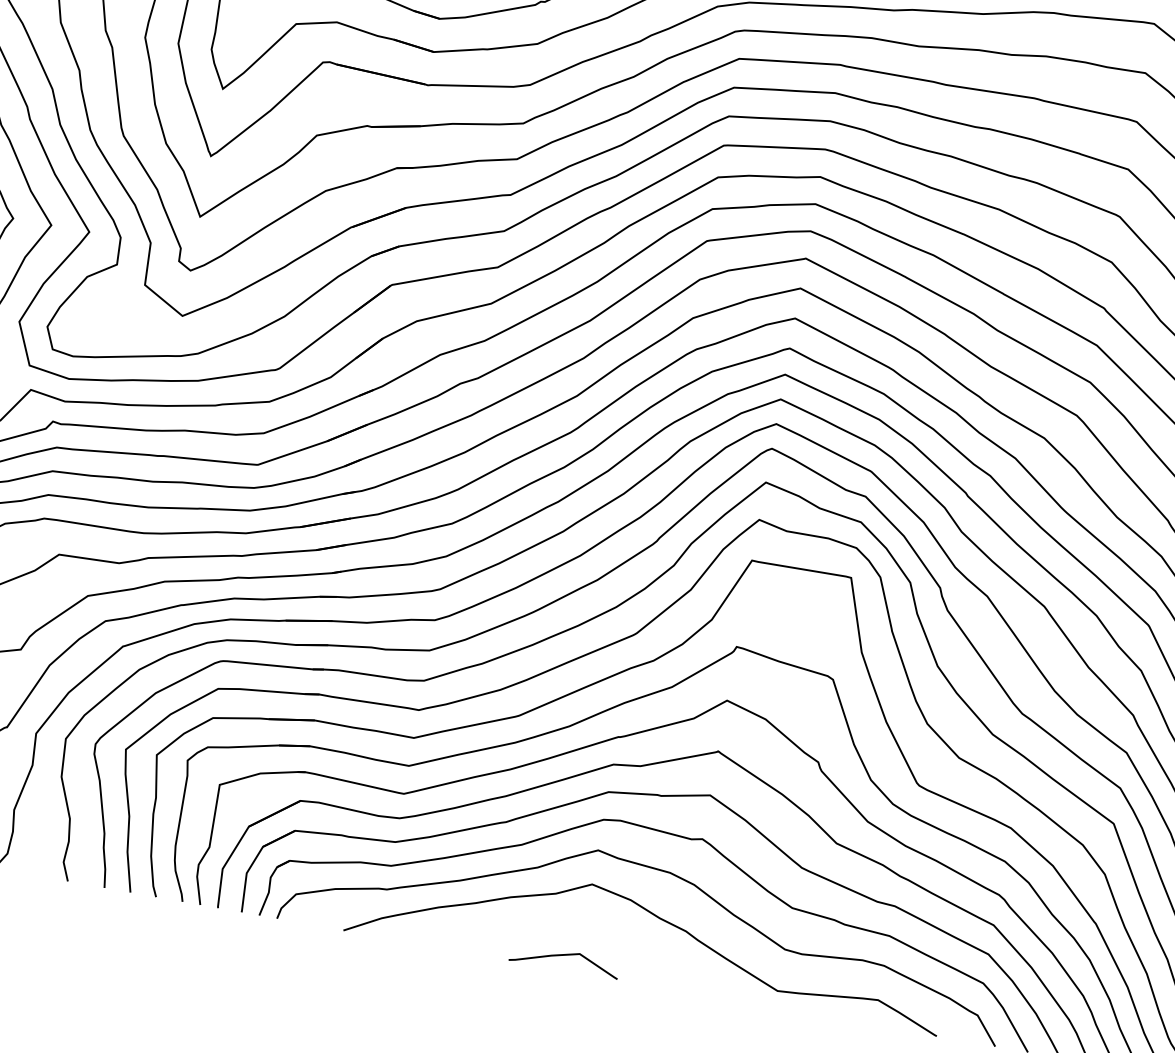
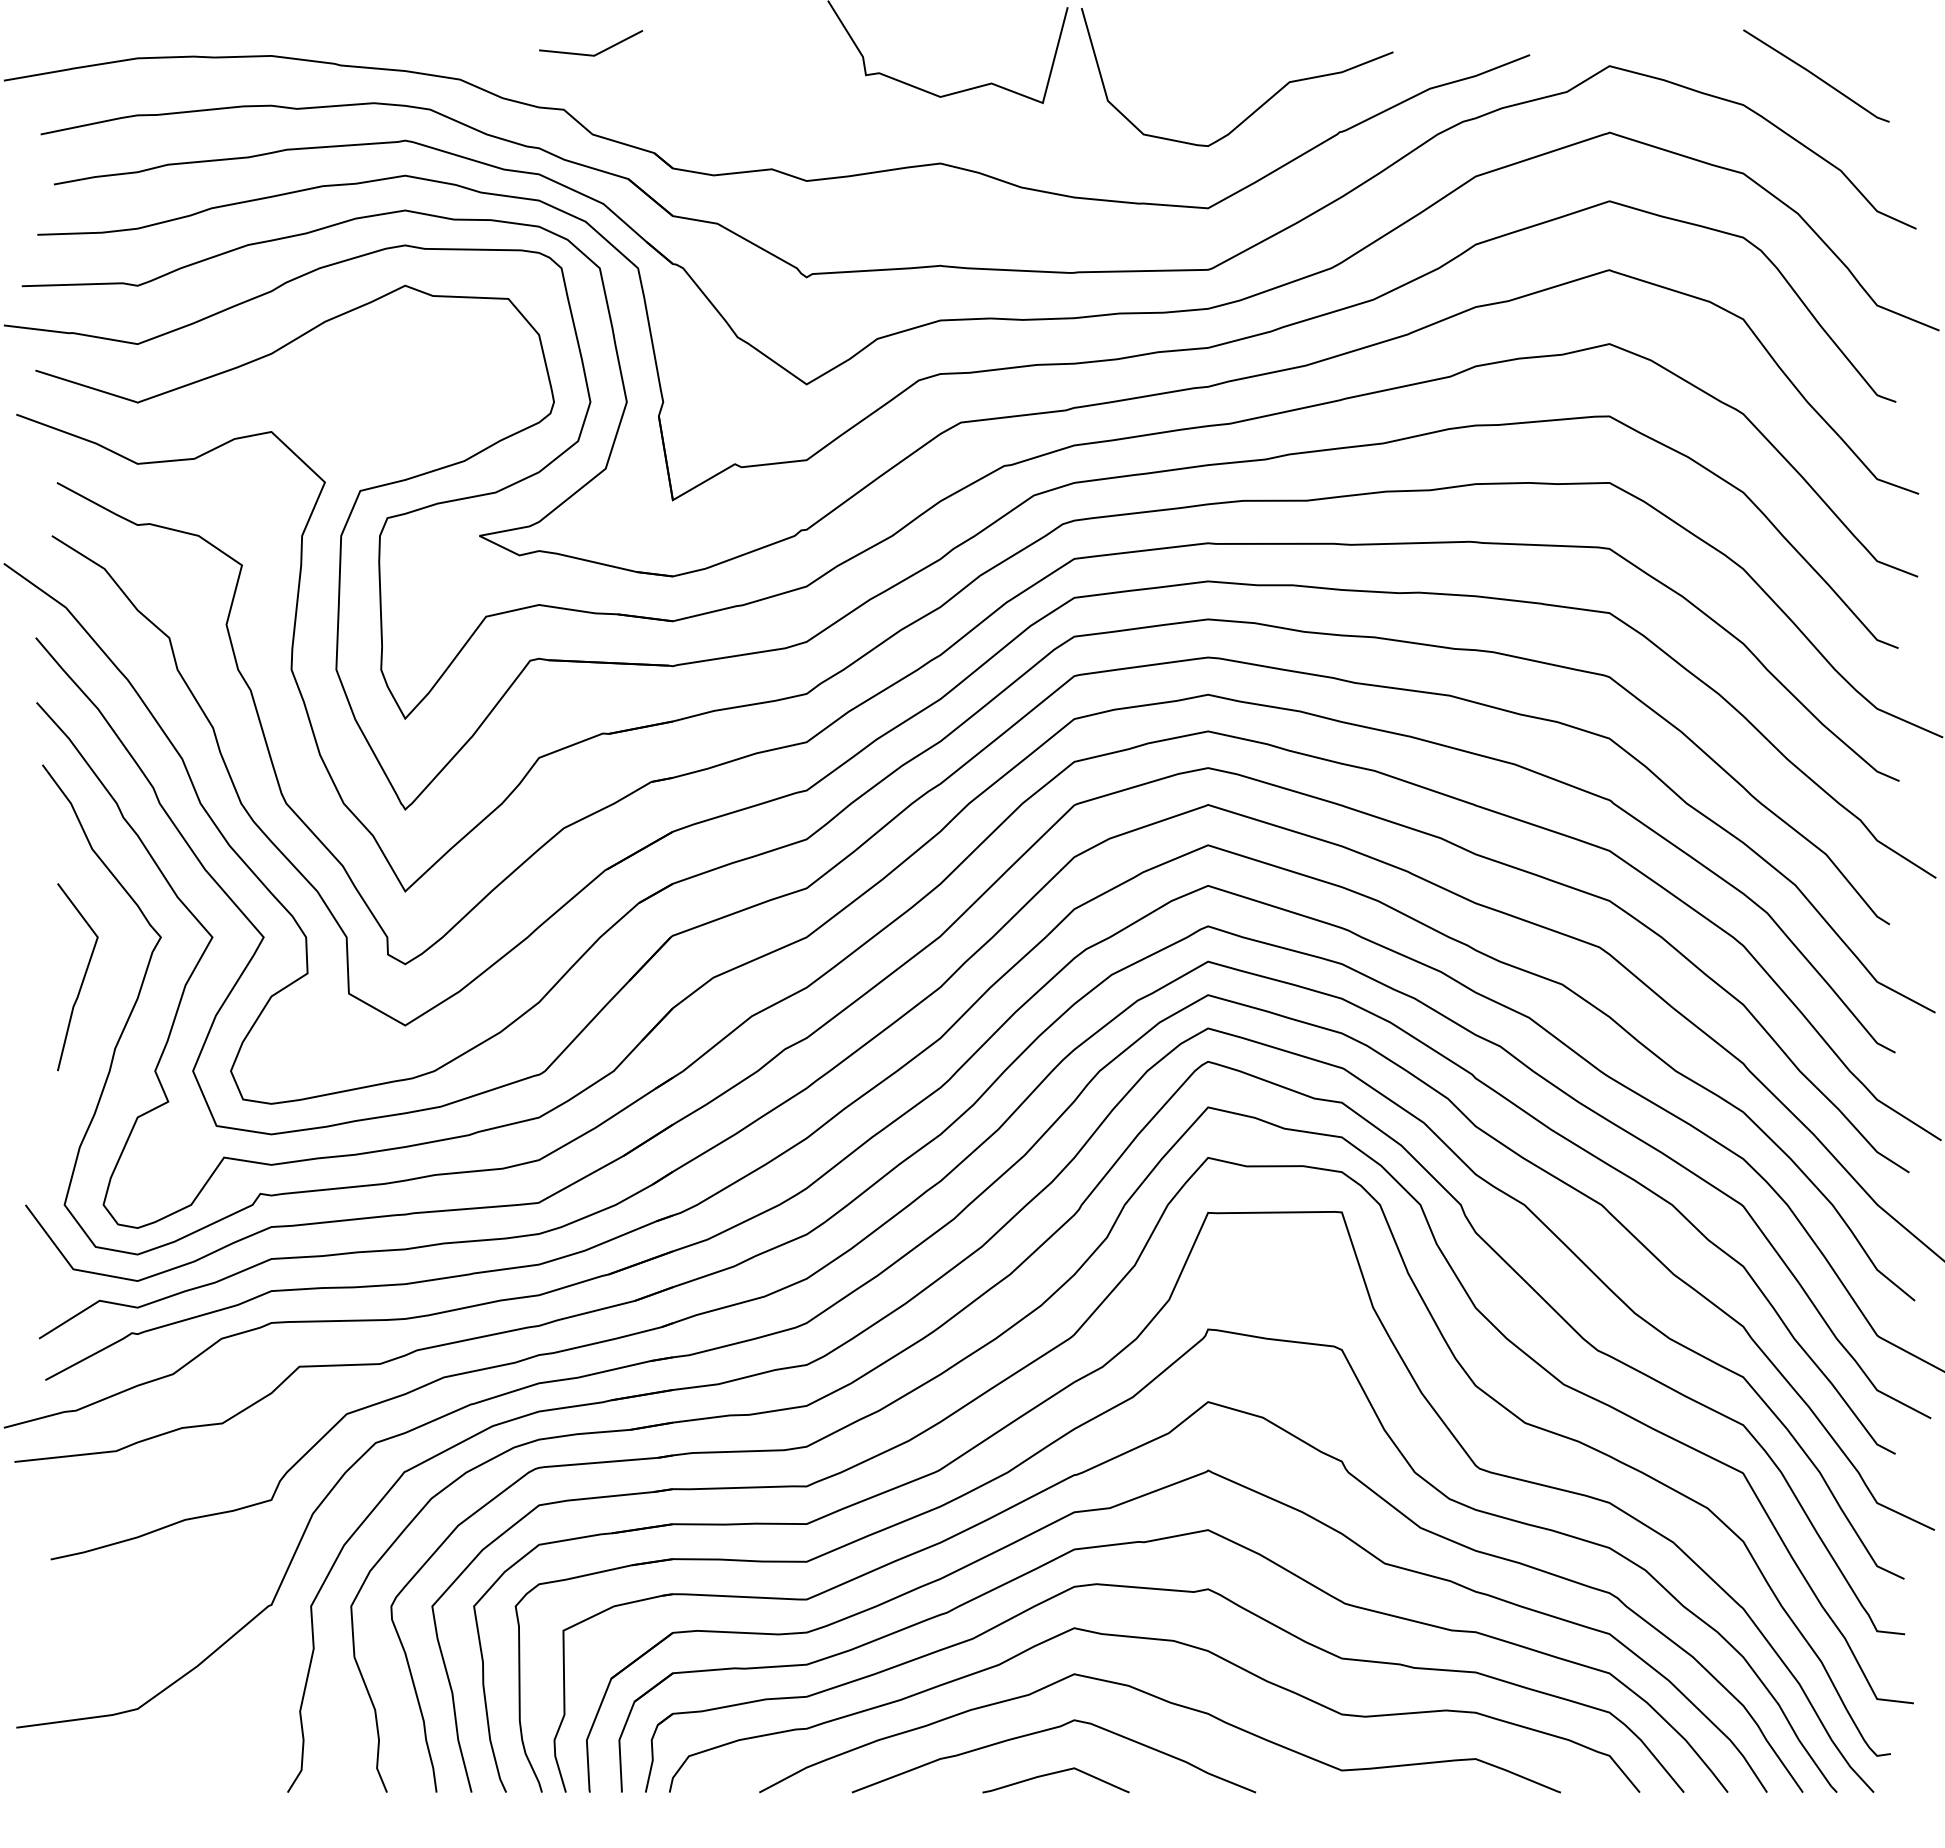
curve: (563, 923) -> (1045, 1731), added

